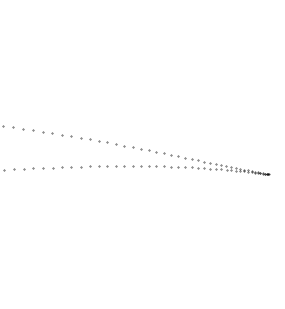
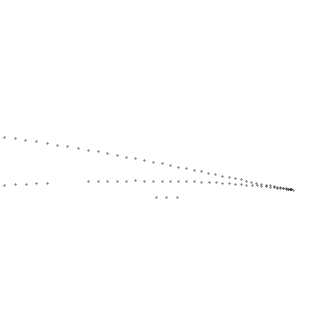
part: (62, 167) -> (166, 197), moved

